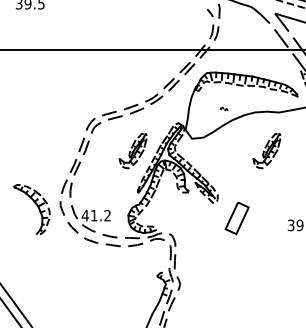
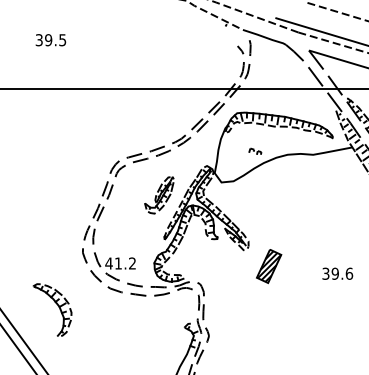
part: (224, 108) -> (255, 150), size x1.67
part: (267, 151) -> (300, 195), removed
part: (37, 207) -> (58, 307), moved
hatch: (237, 218) -> (269, 266), added

